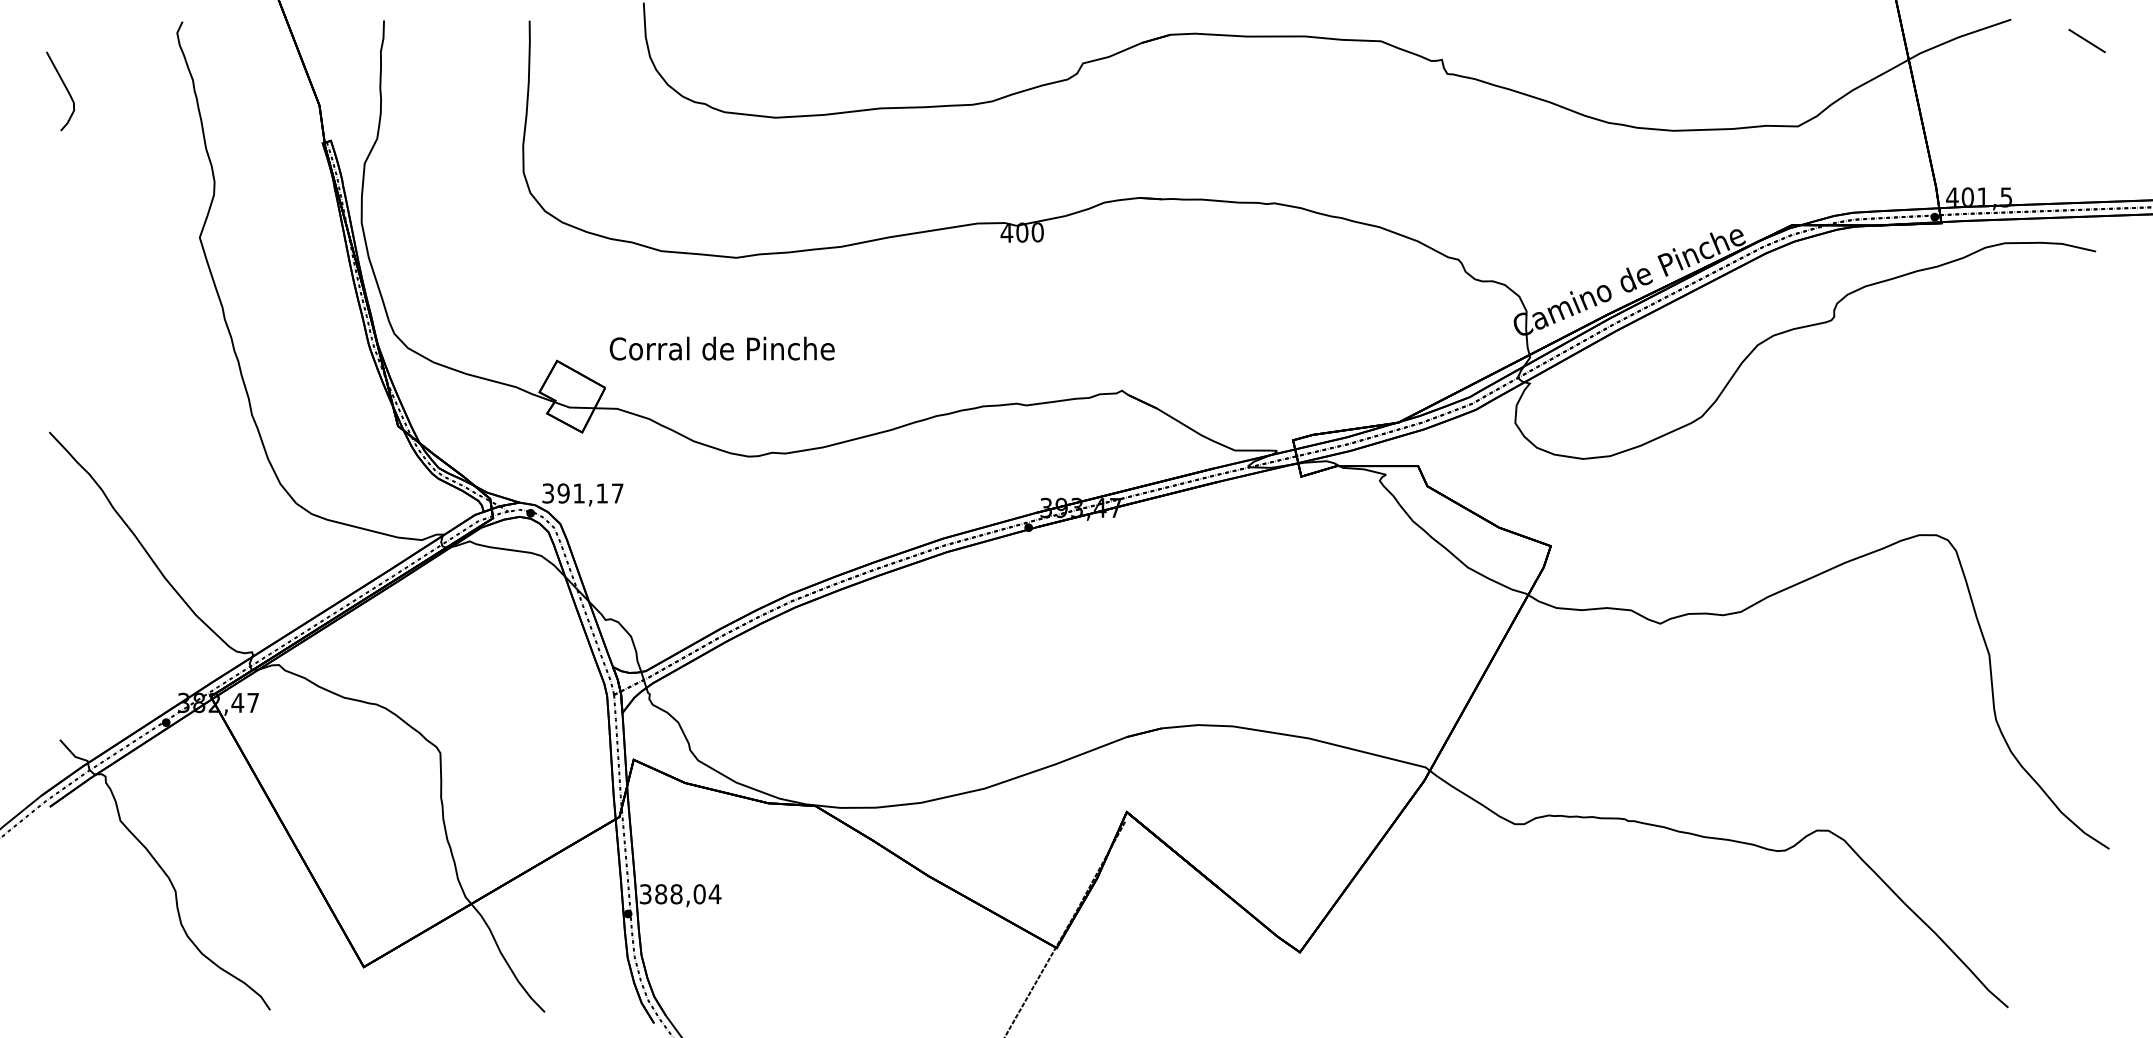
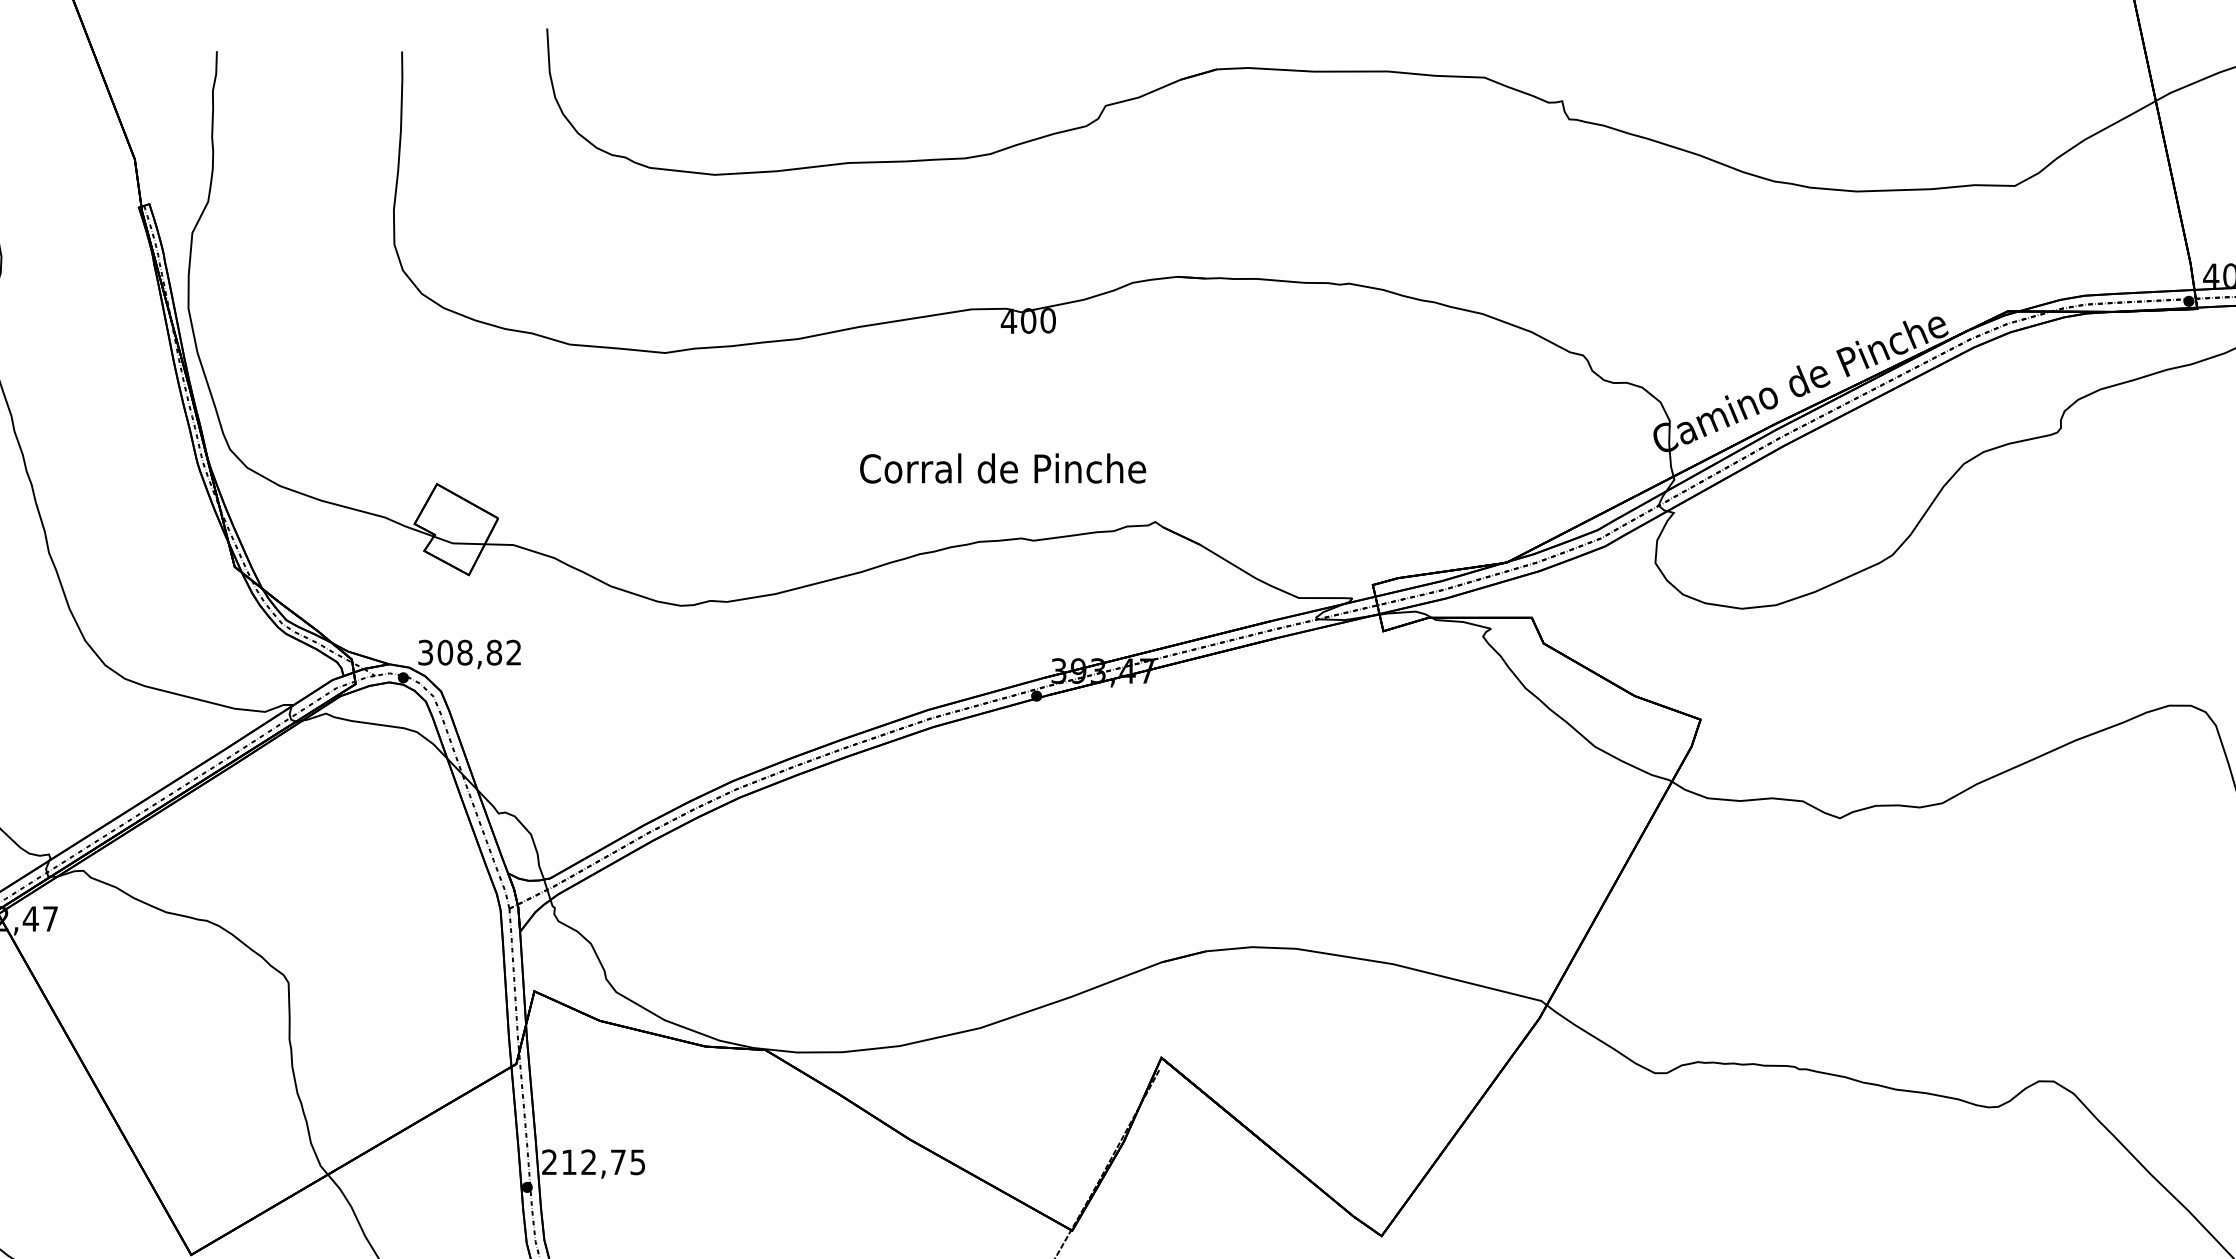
text: (721, 348) -> (1002, 468), moved
text: (590, 493) -> (479, 652), 391,17 -> 308,82
text: (680, 894) -> (593, 1162), 388,04 -> 212,75

